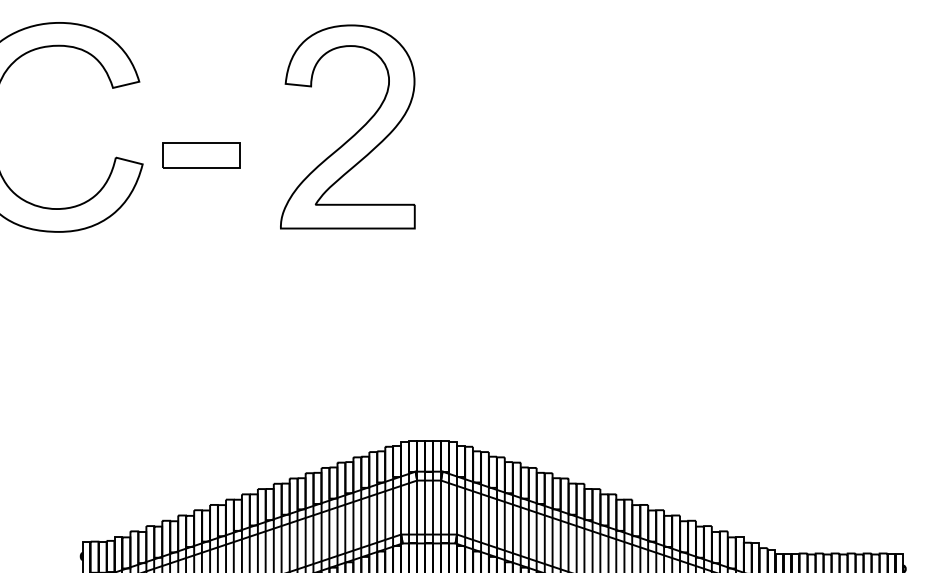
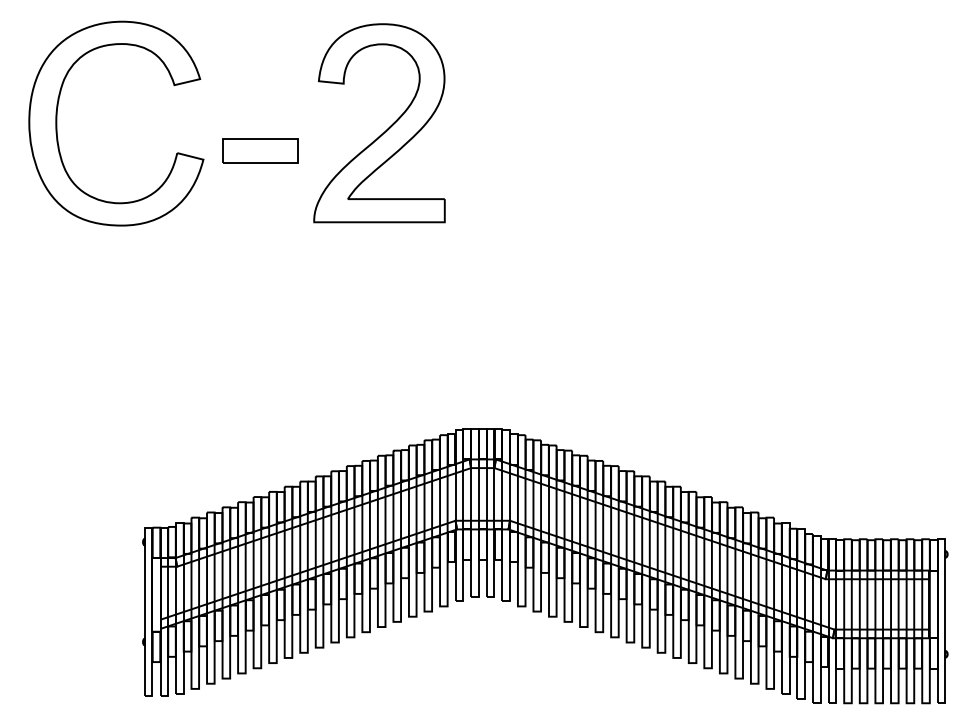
part: (355, 133) -> (386, 129), moved

